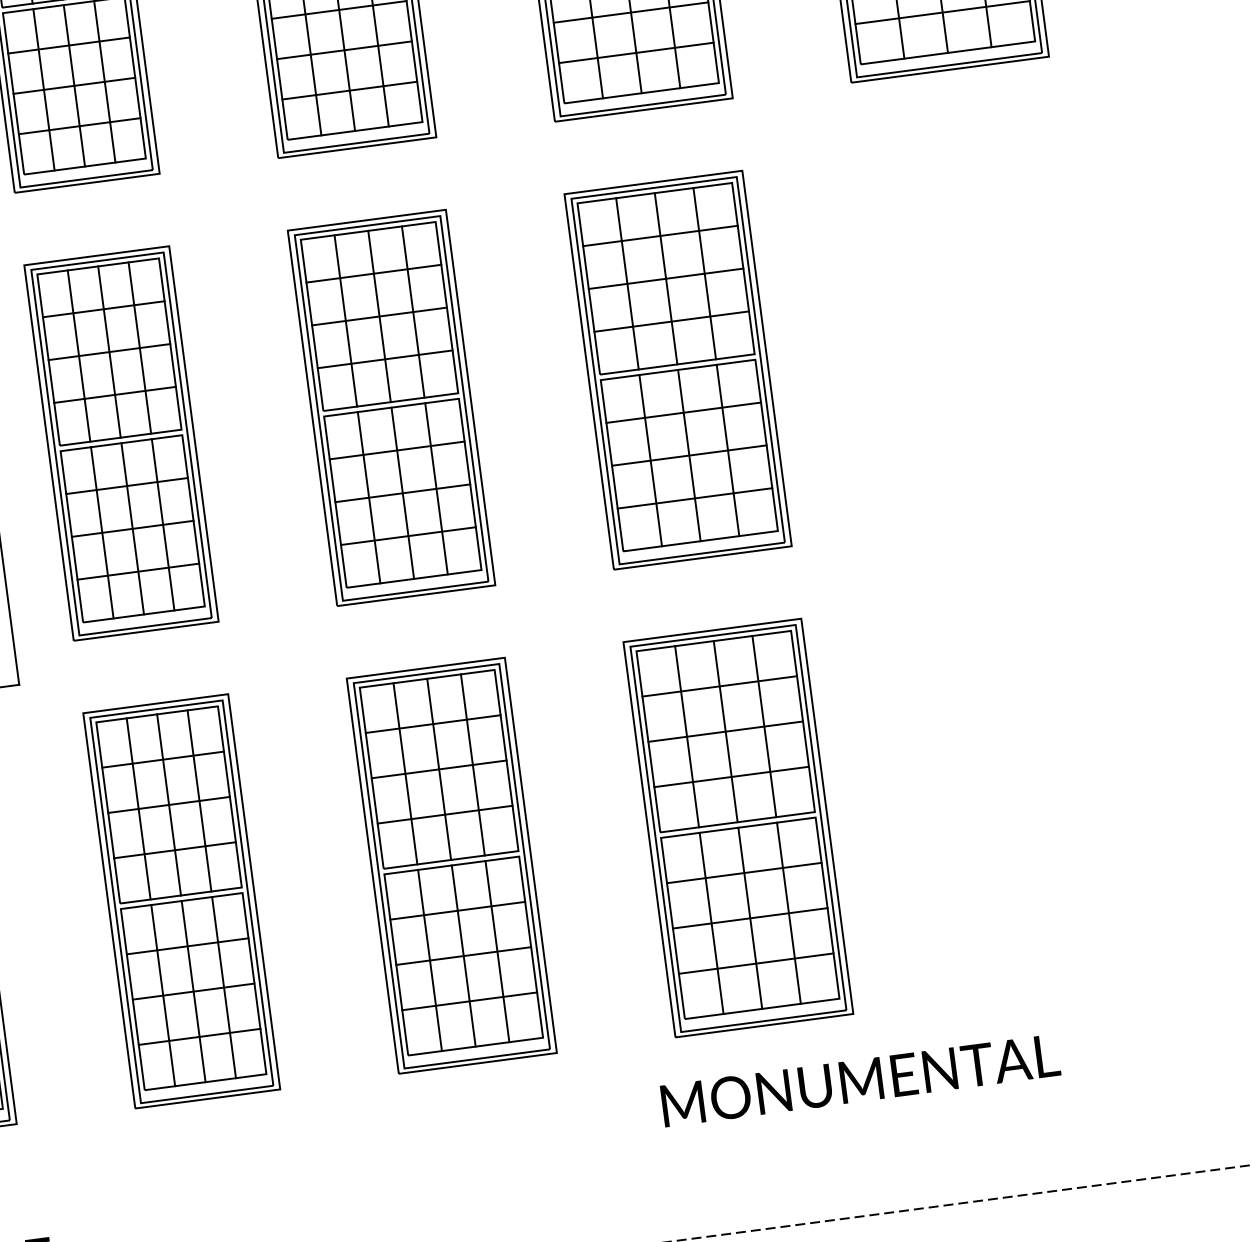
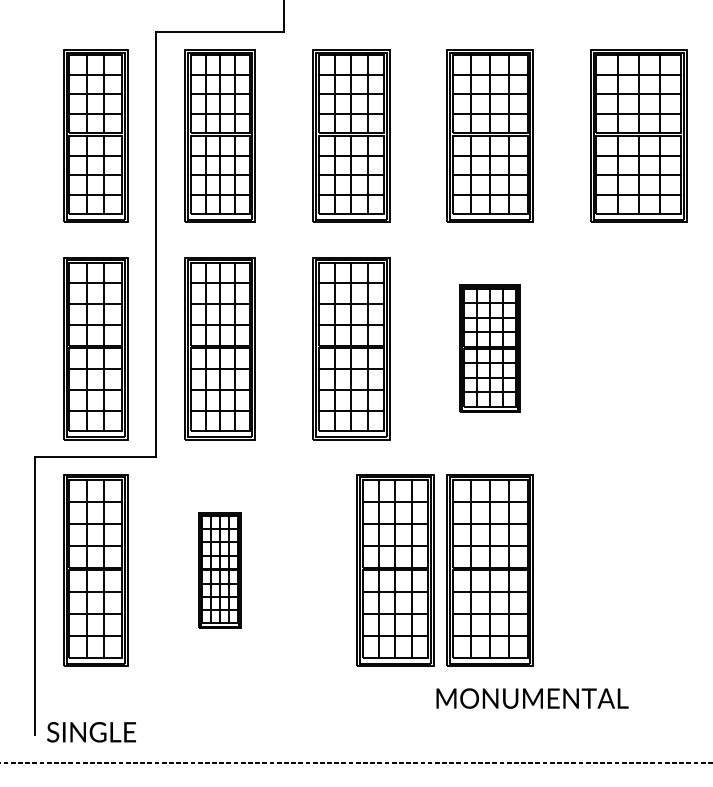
part: (676, 370) -> (489, 348), size x0.7
part: (452, 865) -> (395, 570), moved
part: (180, 901) -> (219, 570), size x0.6

